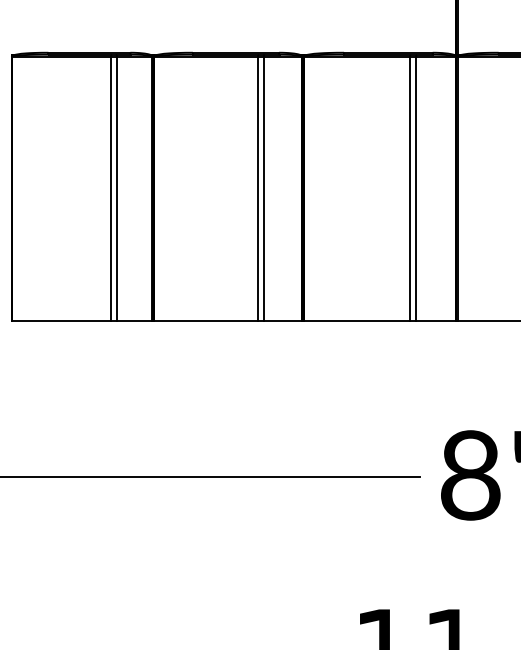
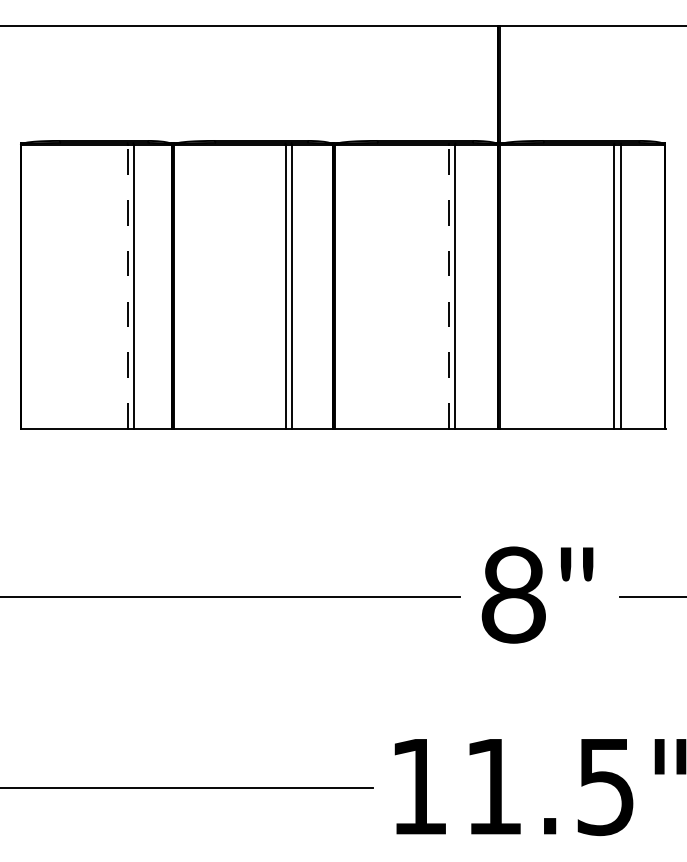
line: (111, 188) -> (127, 286), solid -> dashed
line: (409, 188) -> (448, 286), solid -> dashed

